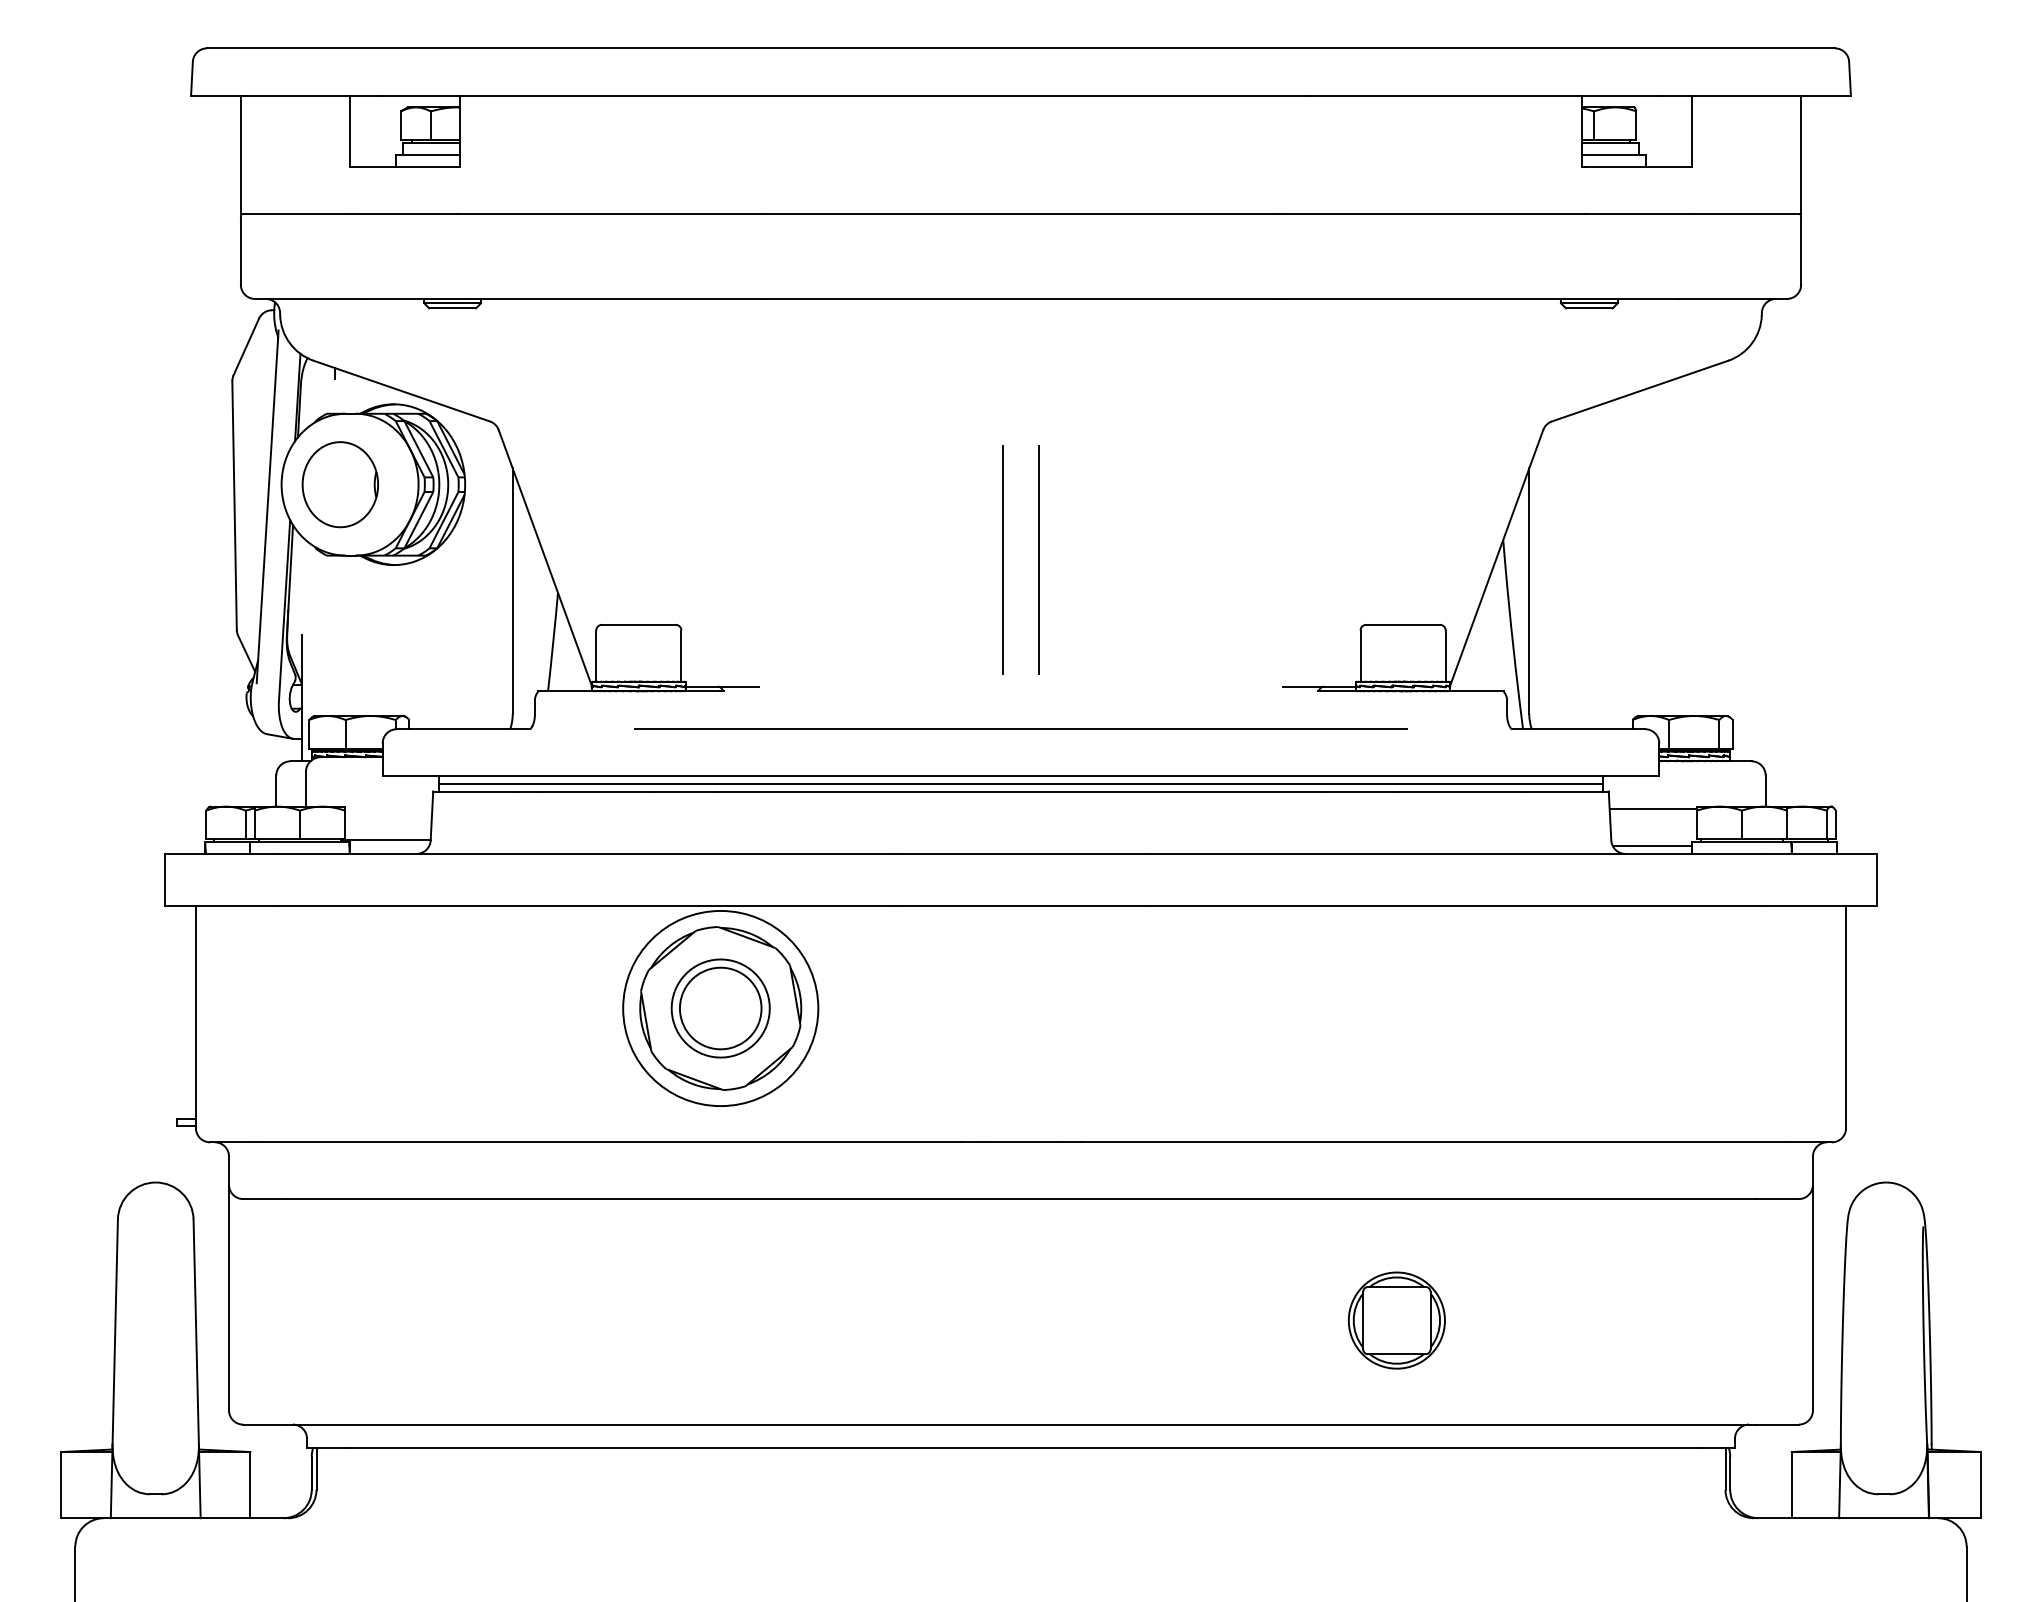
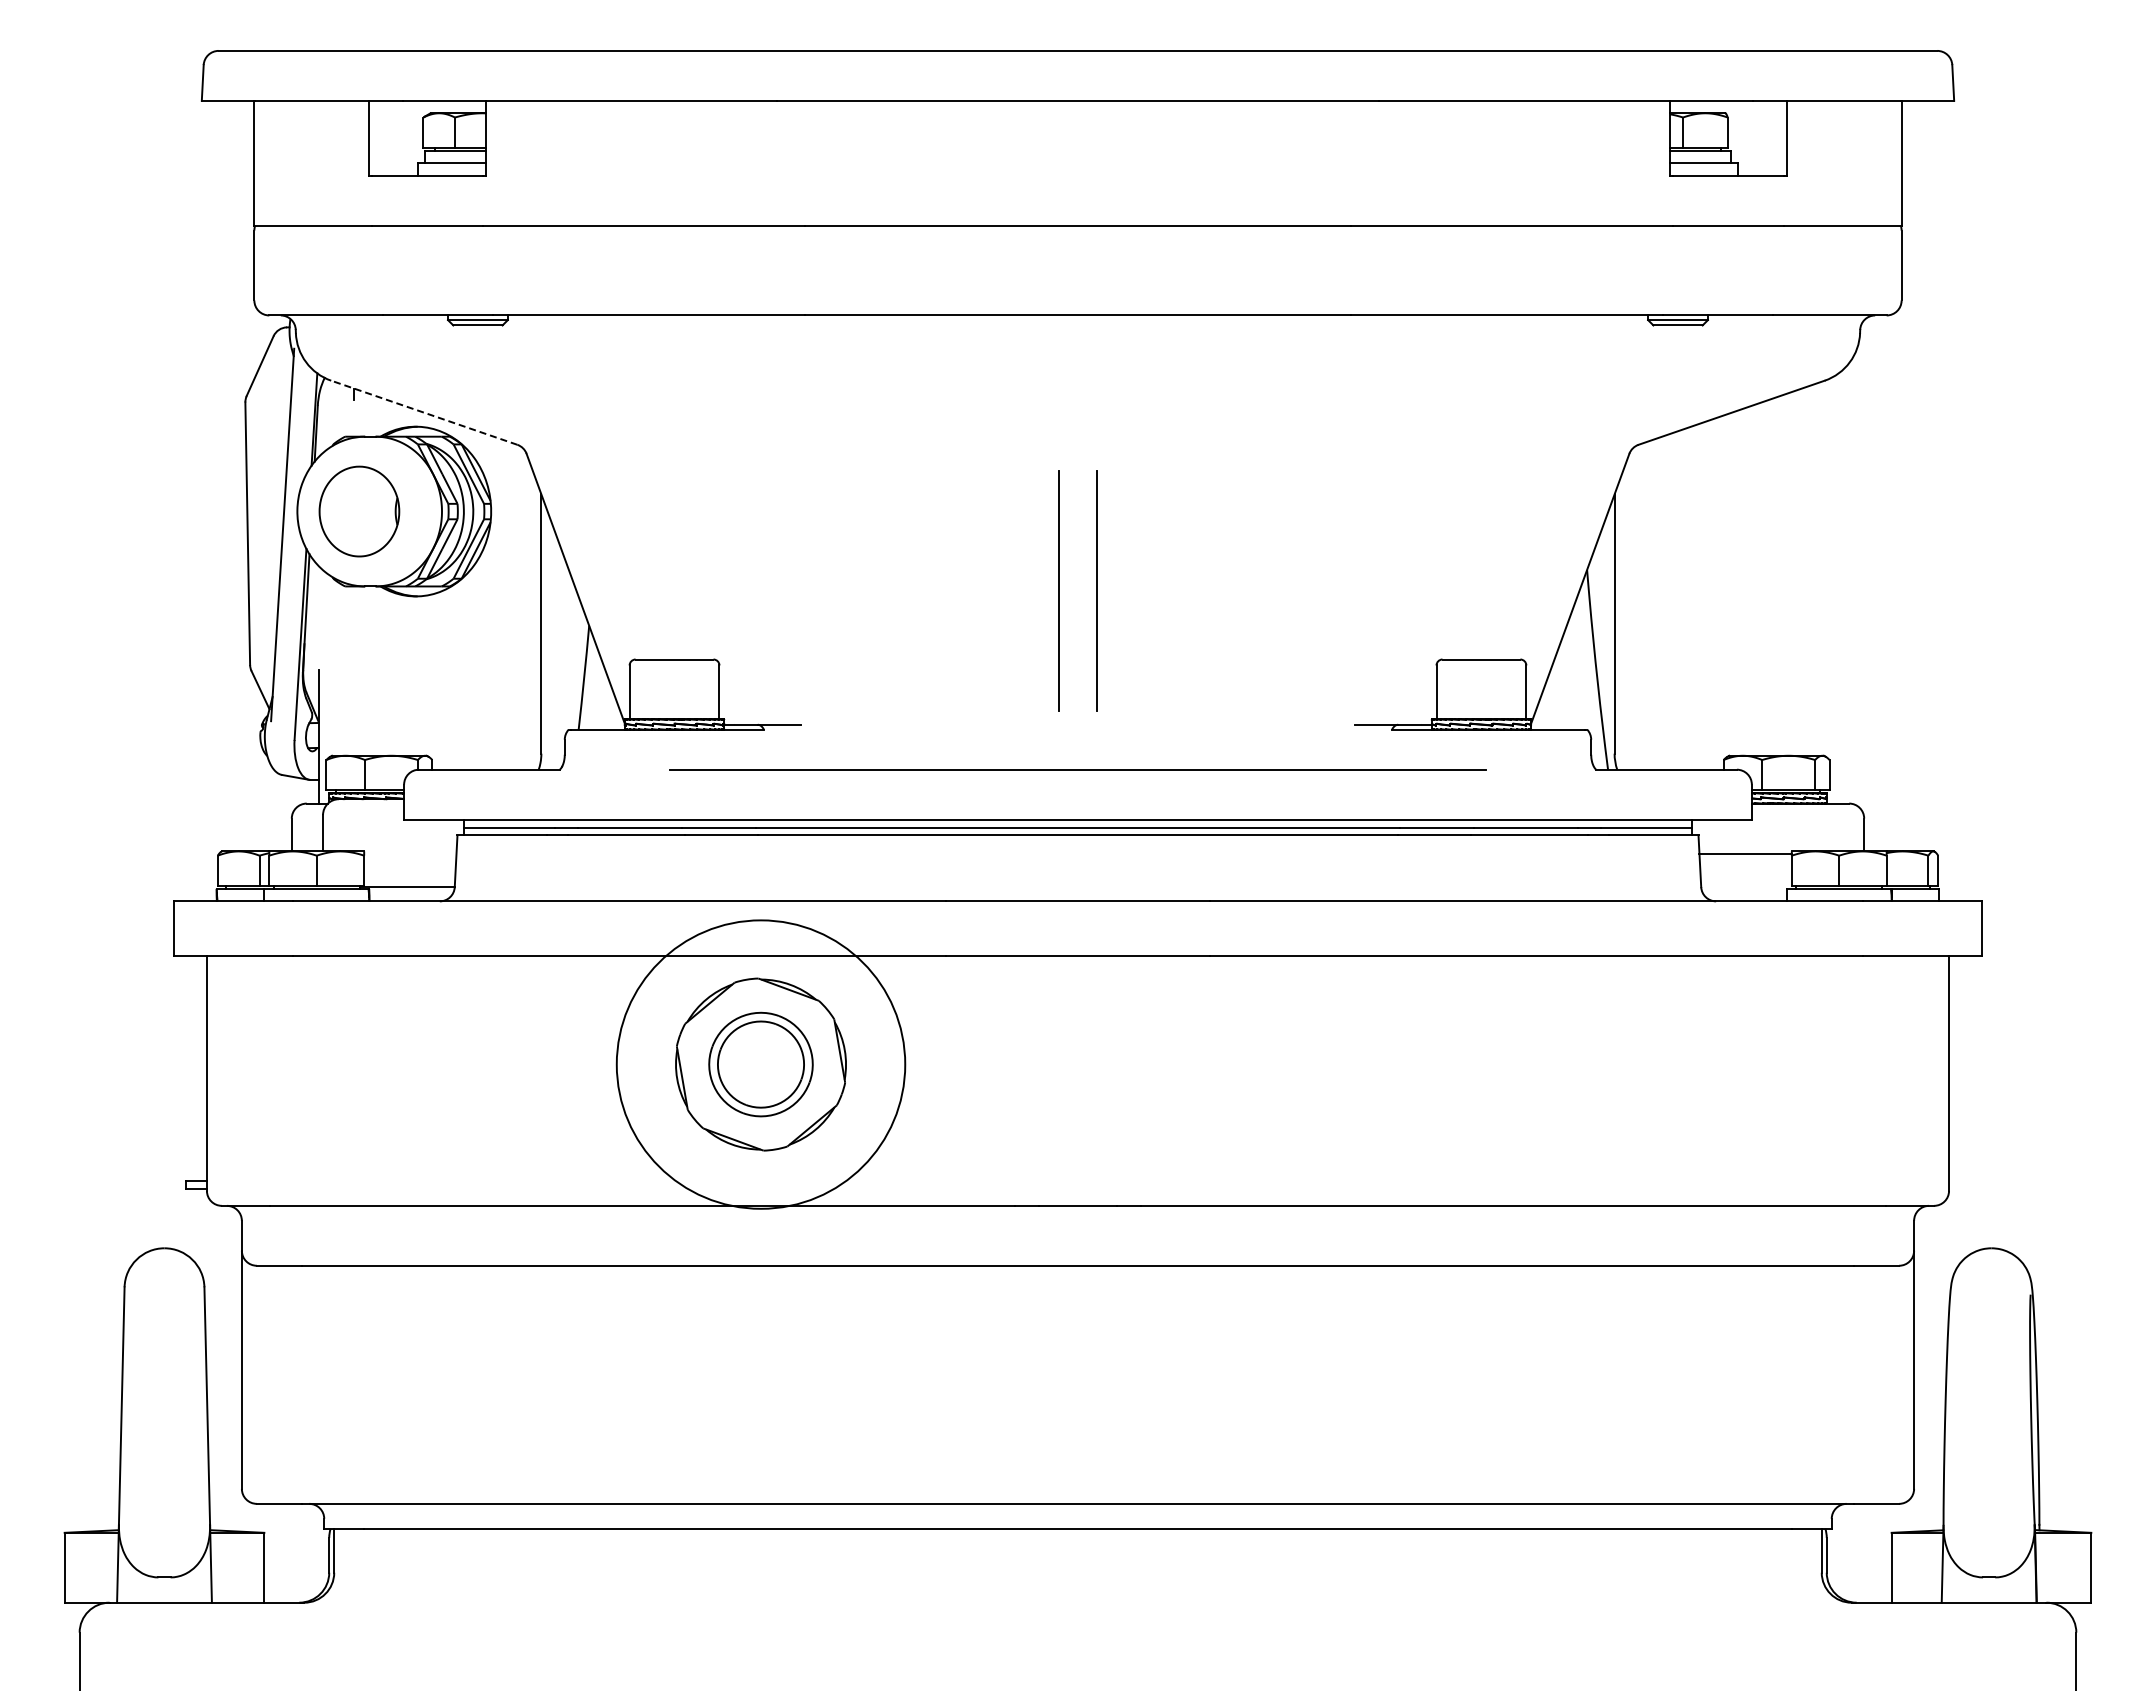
line: (401, 390) -> (423, 412), solid -> dashed
line: (1652, 846) -> (1744, 893), removed
circle: (721, 1008) -> (761, 1064), size x1.4
part: (1396, 1320) -> (1474, 1393), removed

